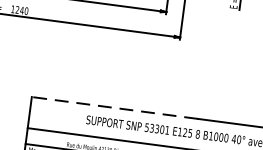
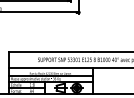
line: (113, 108) -> (50, 52), dashed -> solid

